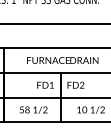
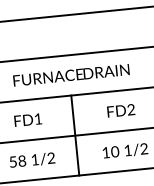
text: (45, 84) -> (27, 118), moved
text: (75, 84) -> (120, 109), moved

